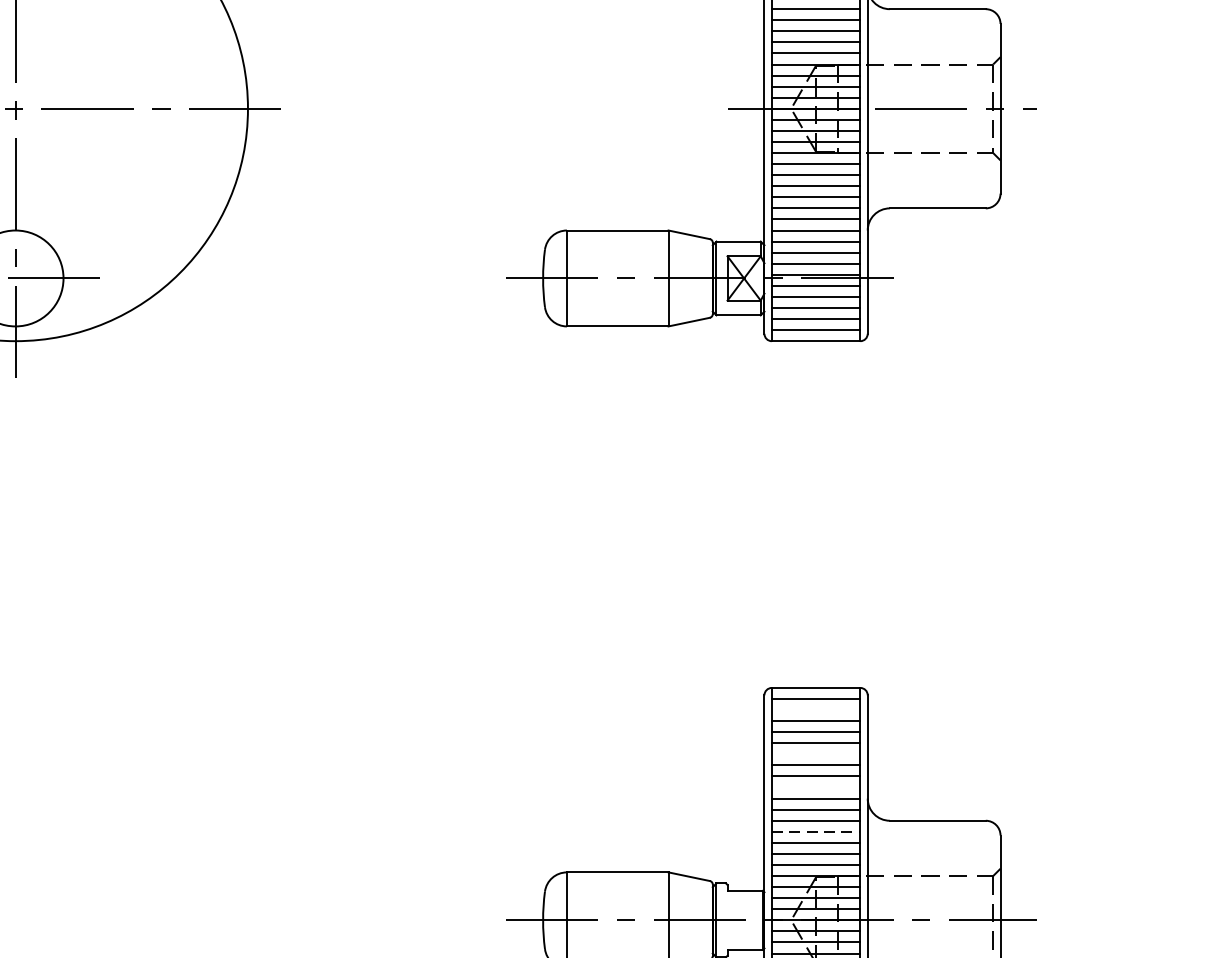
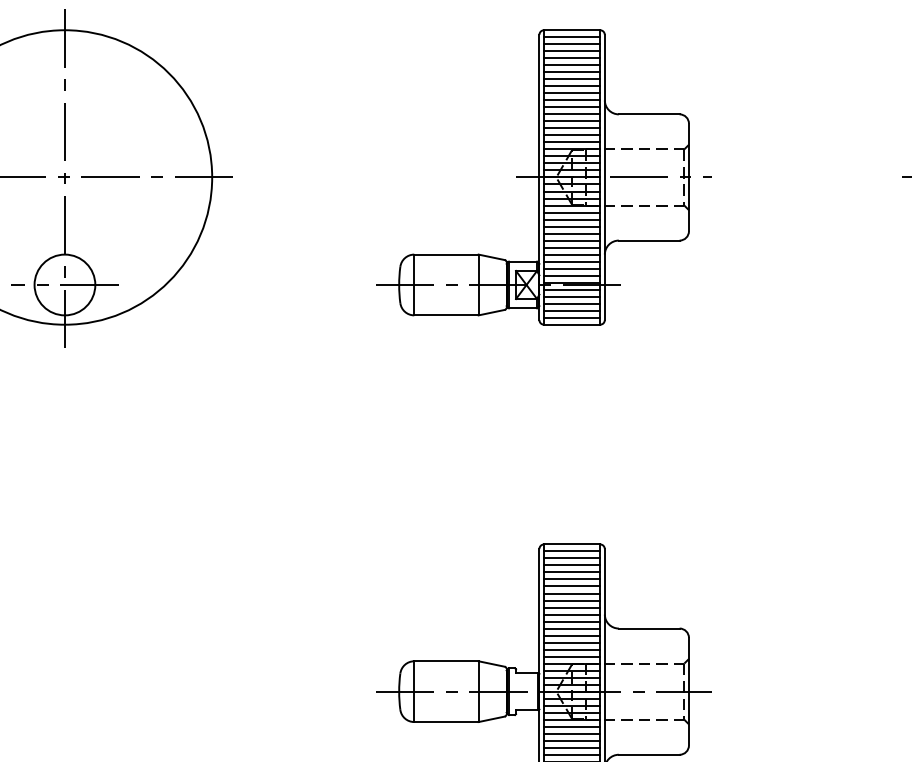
line: (816, 710) -> (572, 558), added
line: (816, 754) -> (572, 586), added
line: (816, 787) -> (572, 607), added
line: (816, 831) -> (572, 635), dashed -> solid

